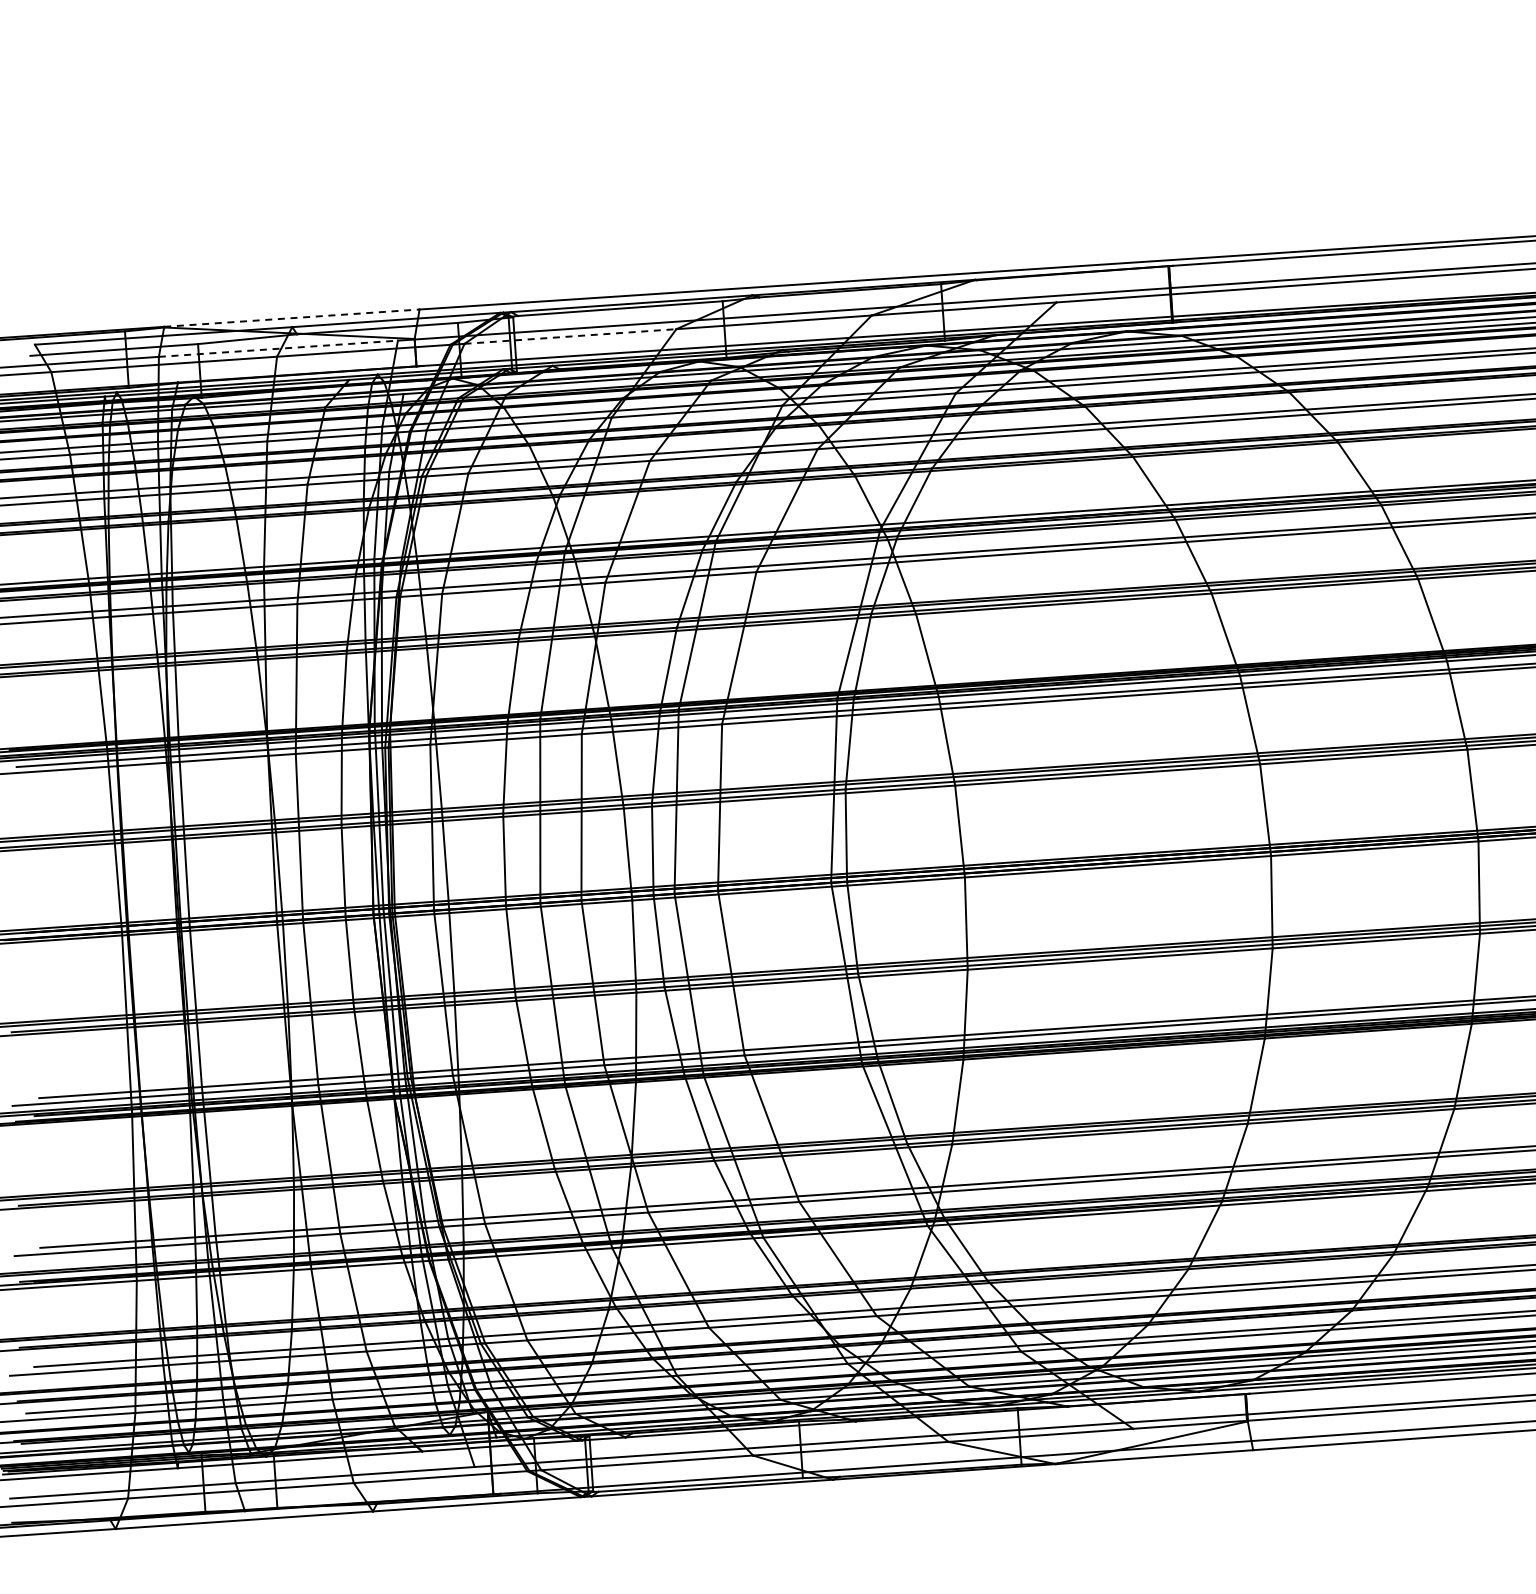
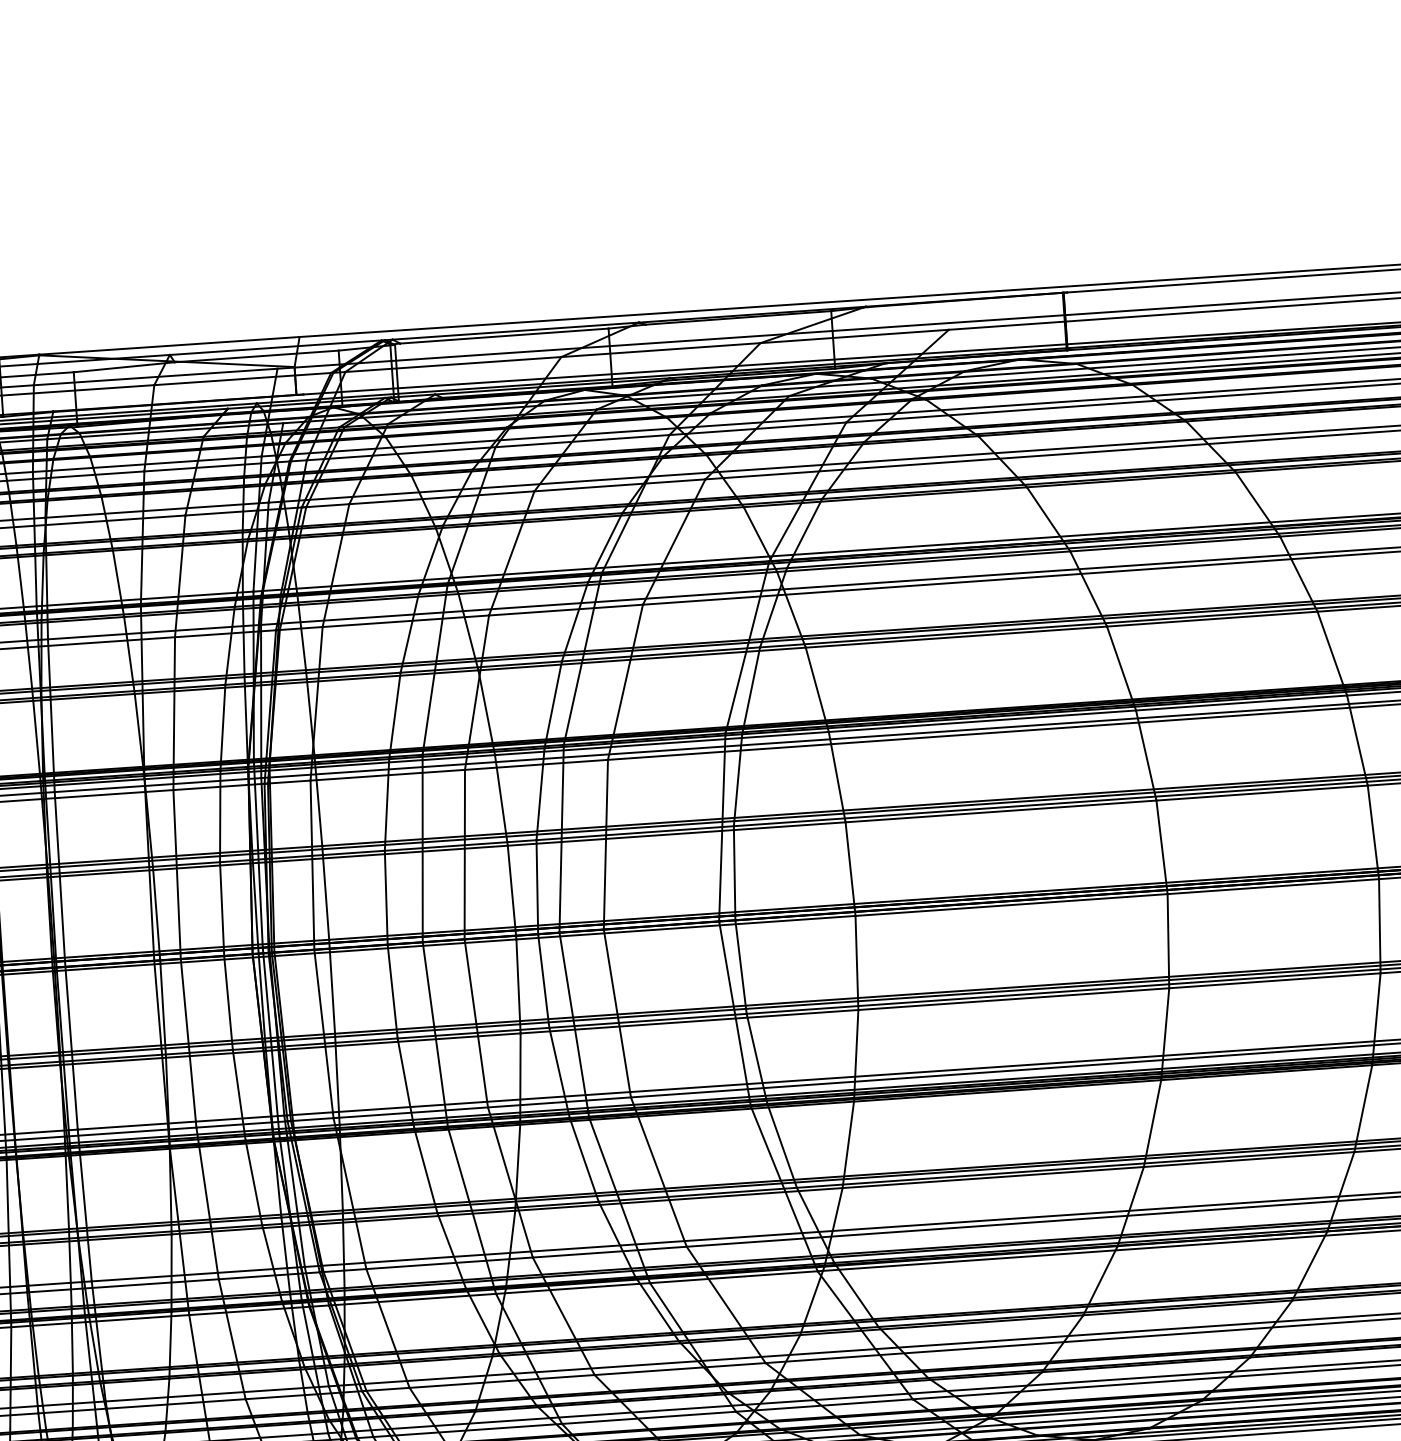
line: (291, 318) -> (169, 346), dashed -> solid
line: (570, 336) -> (453, 364), dashed -> solid
line: (278, 348) -> (155, 376), dashed -> solid

